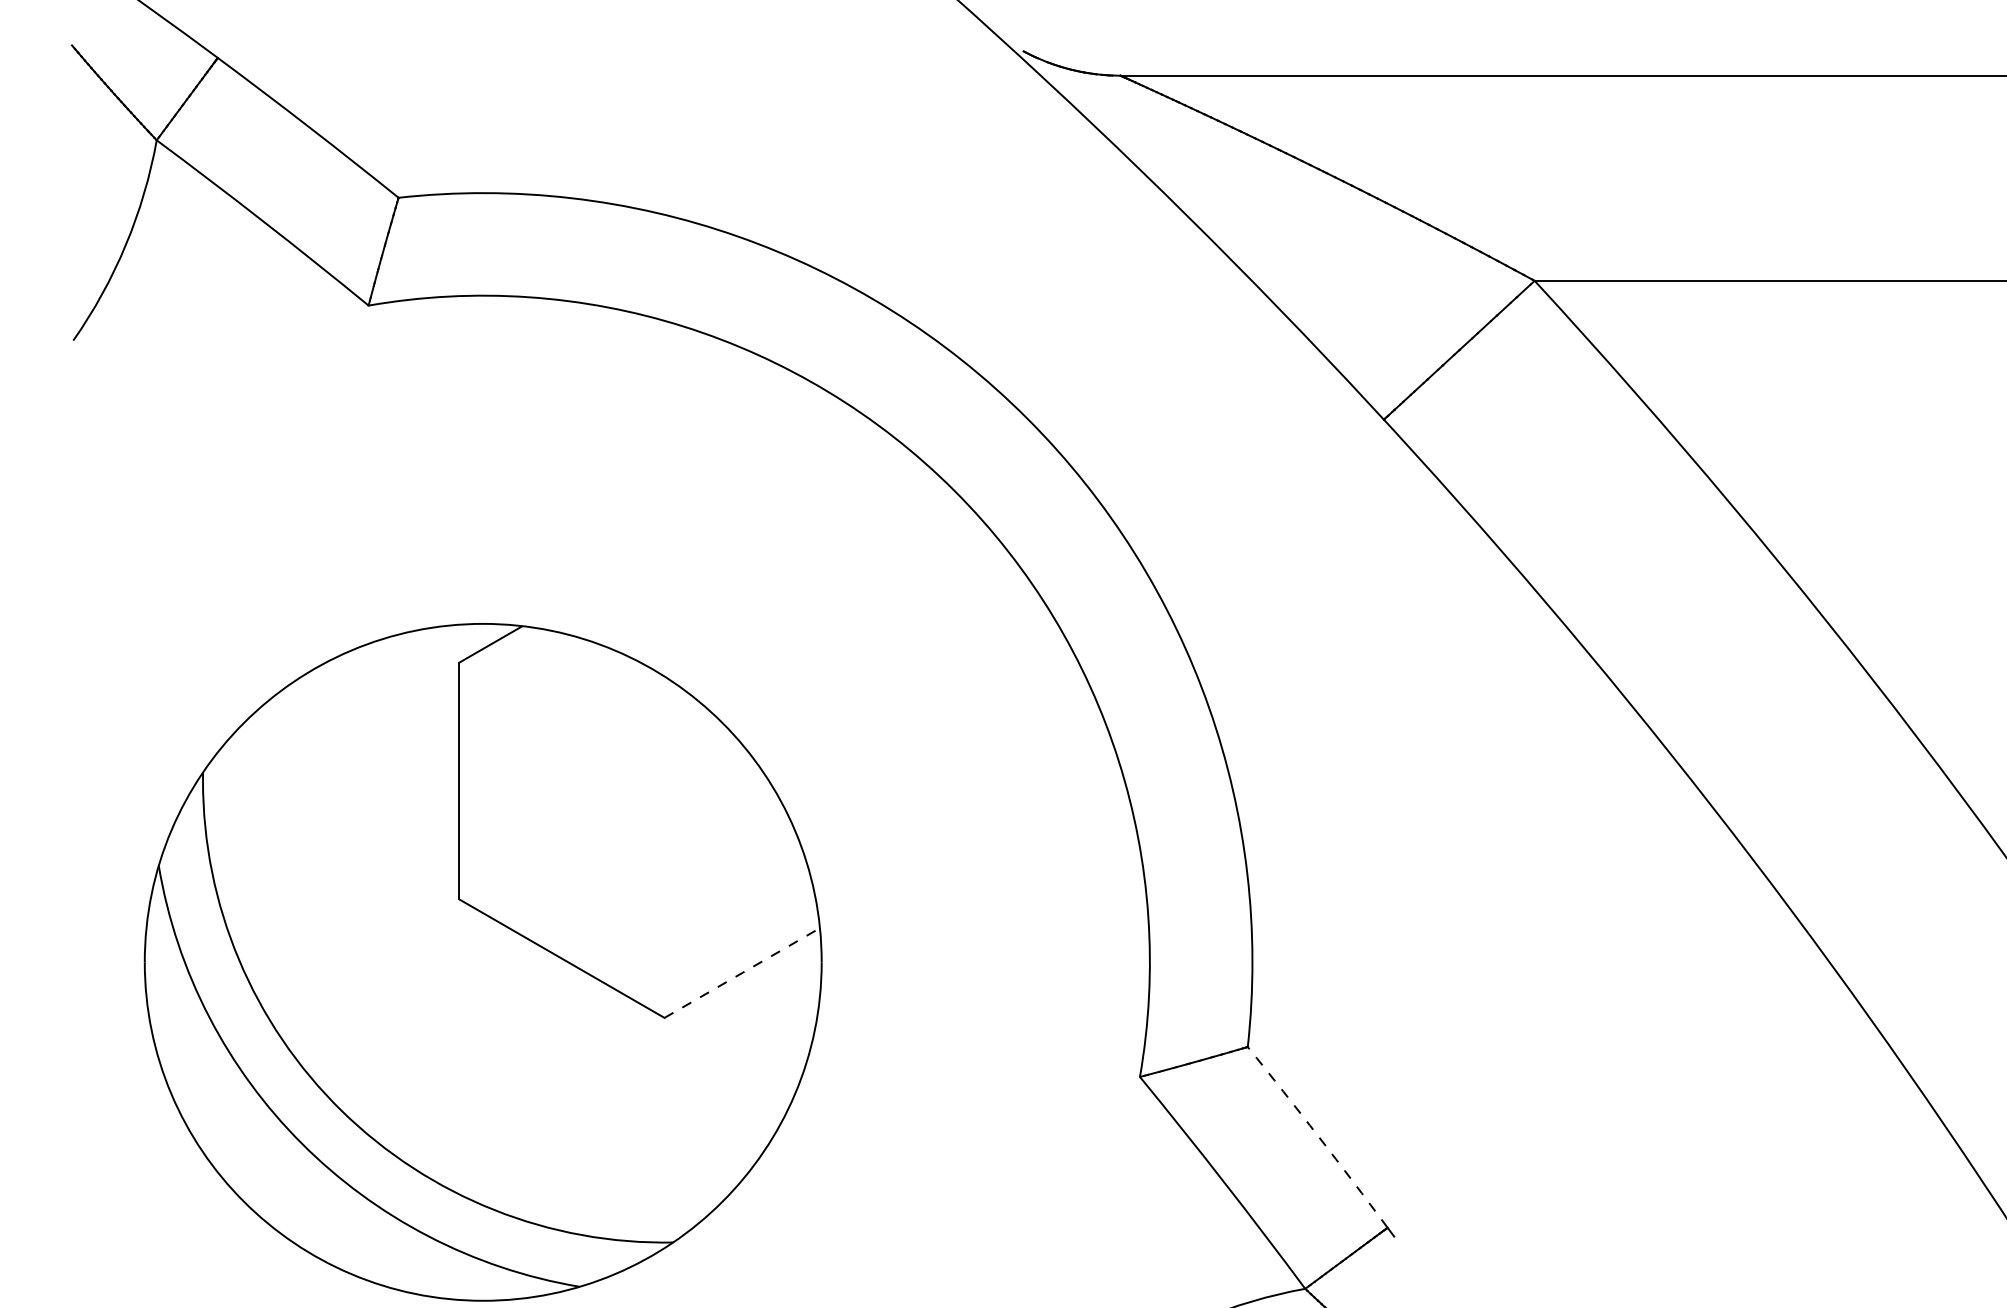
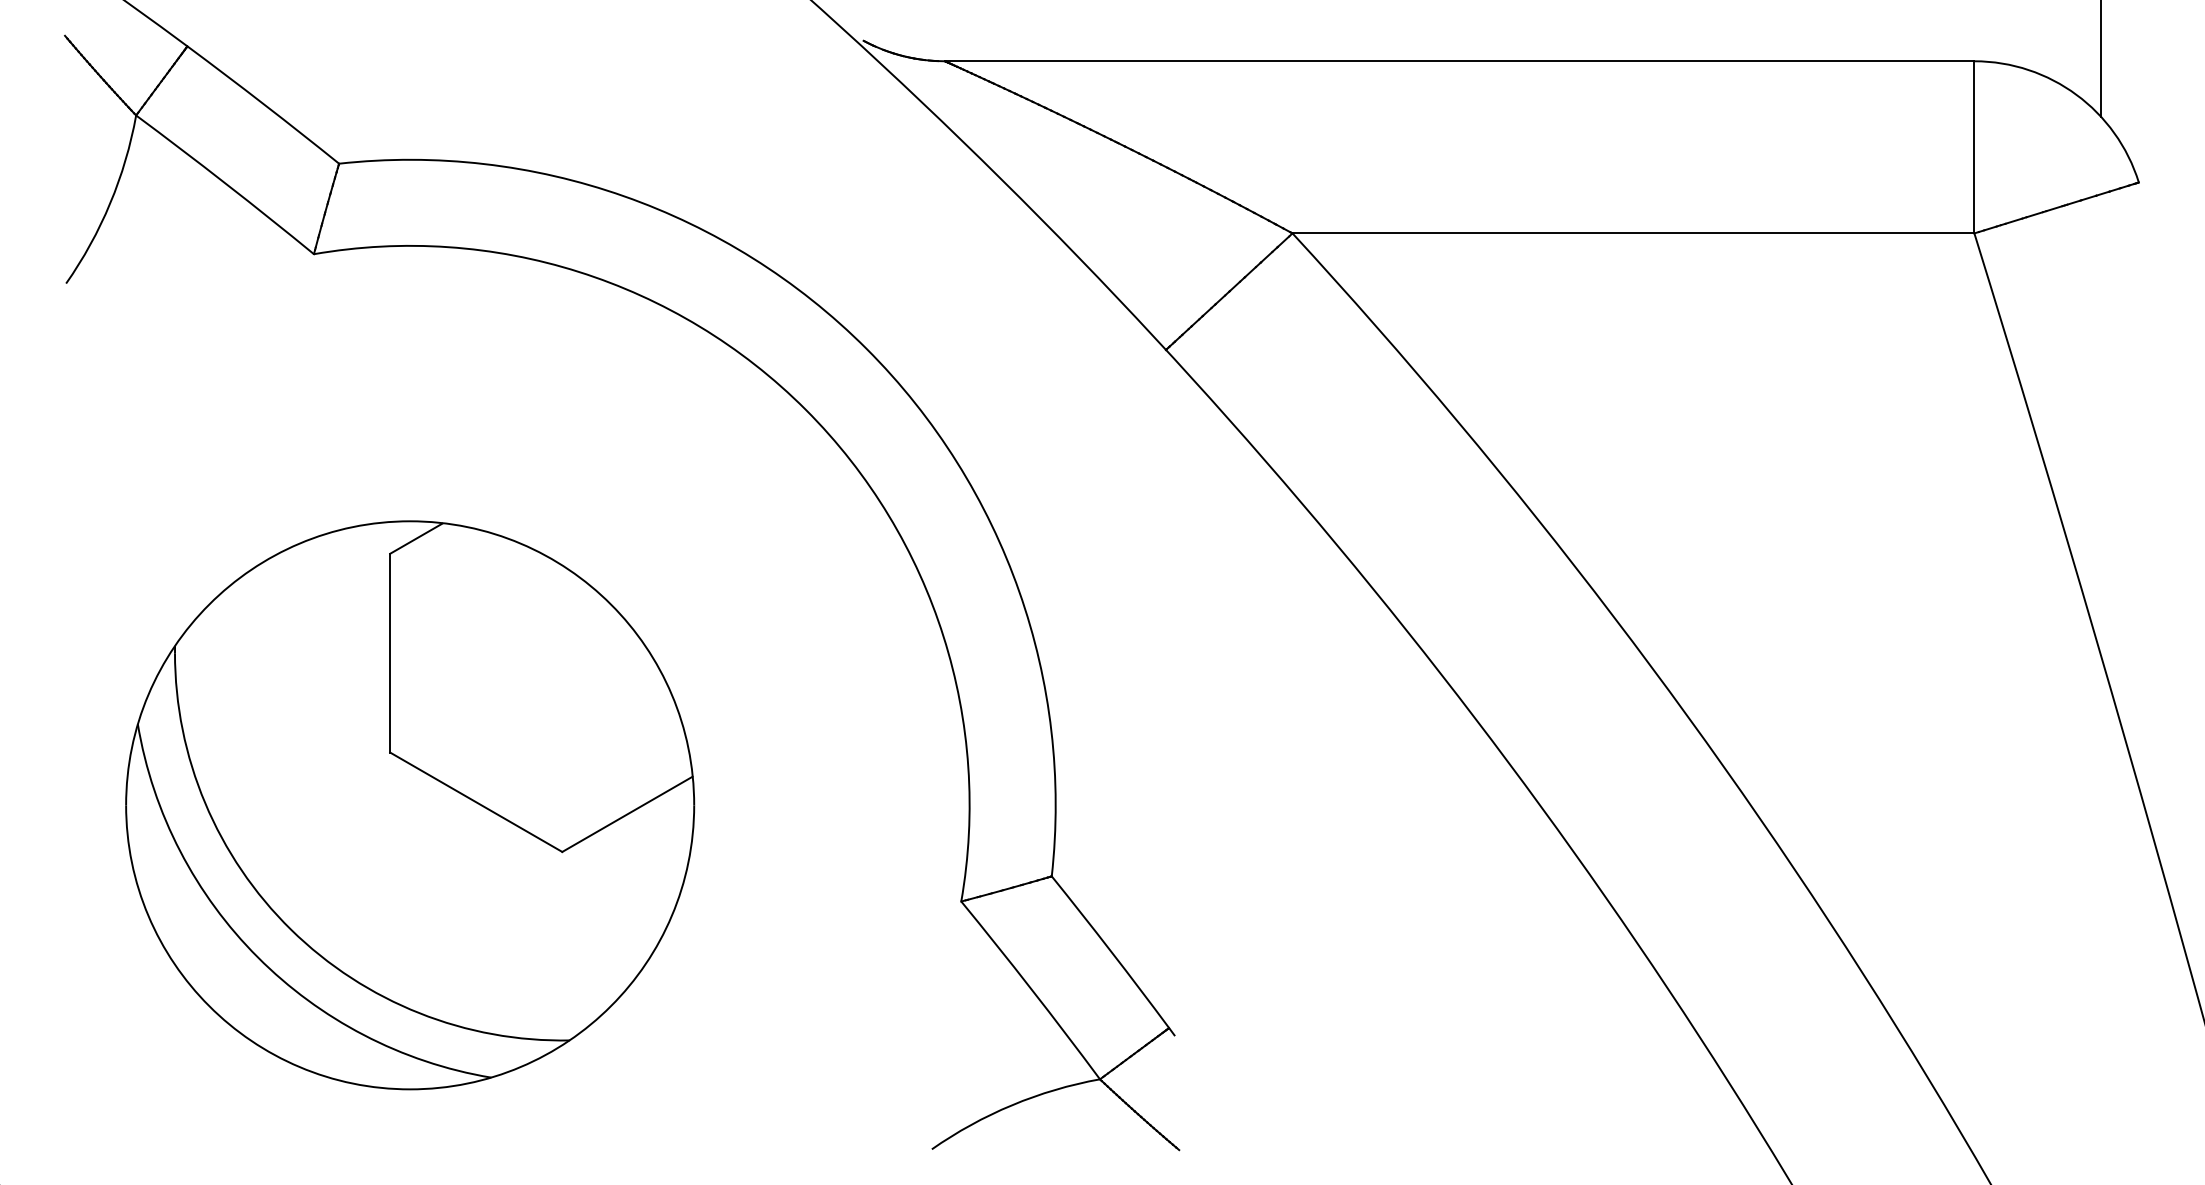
line: (742, 973) -> (627, 814), dashed -> solid
arc: (1318, 1136) -> (1111, 951), dashed -> solid

